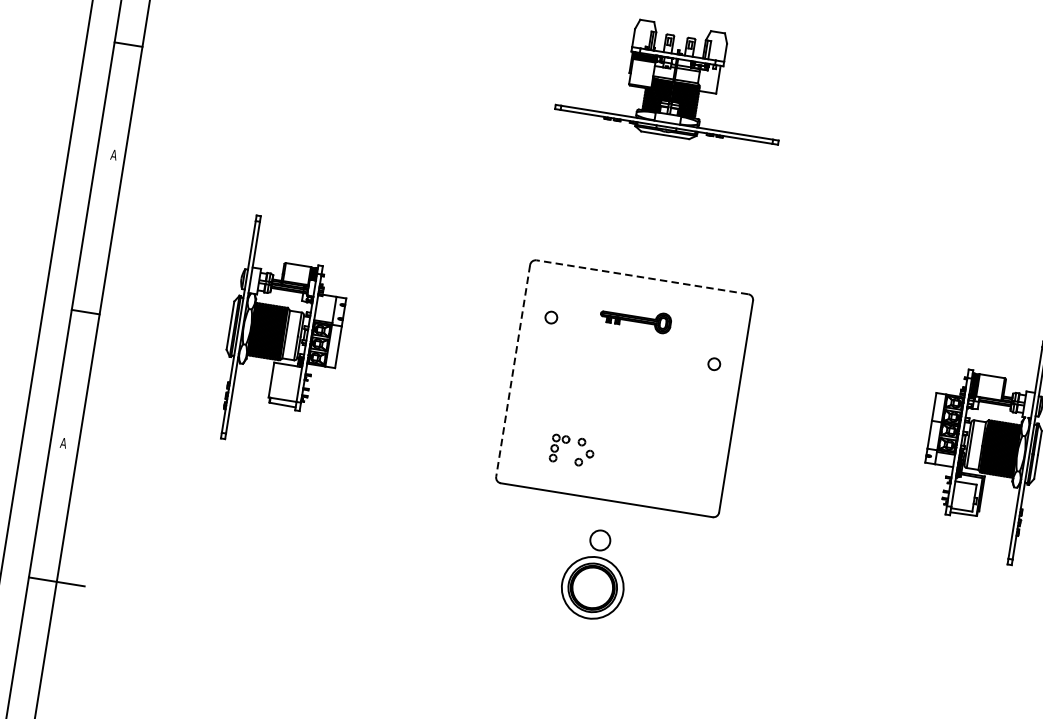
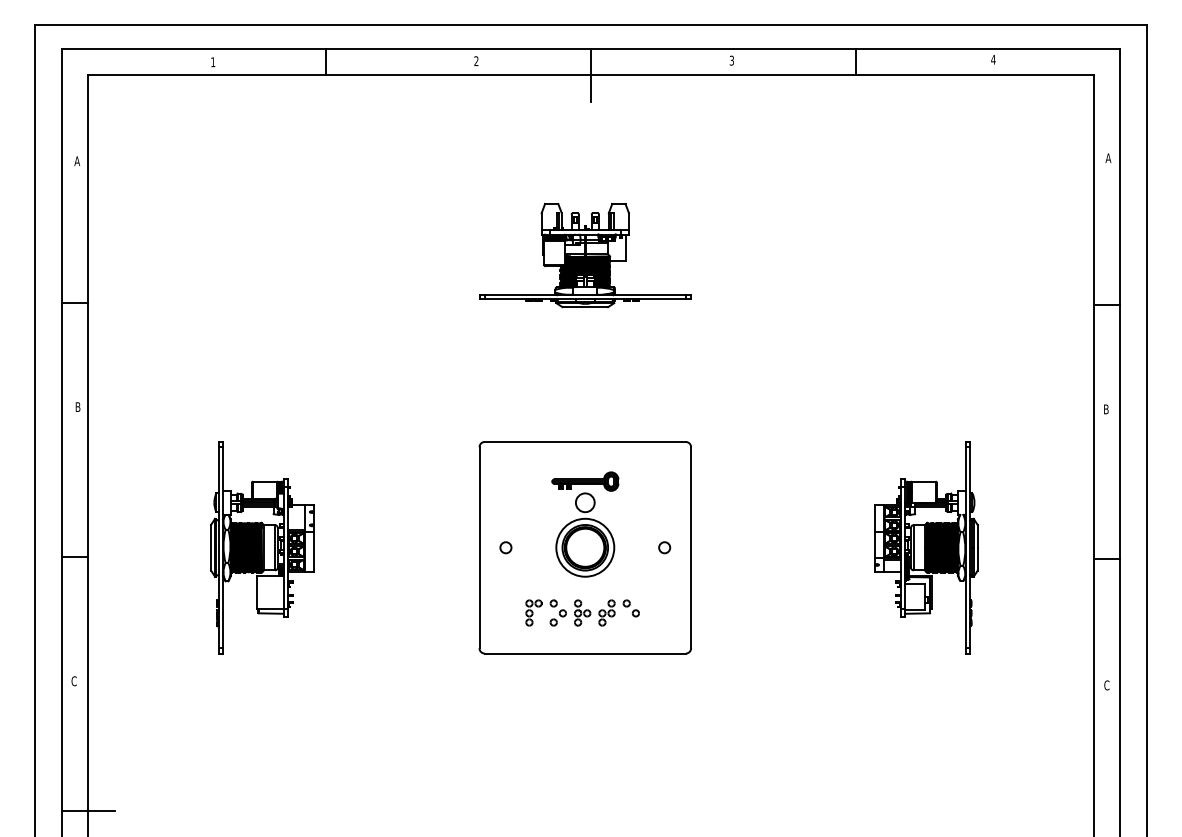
text: (113, 154) -> (77, 406), A -> B
line: (642, 276) -> (585, 441), dashed -> solid
circle: (550, 317) -> (505, 547), moved
circle: (714, 363) -> (664, 547), moved
line: (513, 370) -> (479, 547), dashed -> solid
text: (62, 443) -> (73, 681), A -> C
part: (636, 460) -> (606, 612), added
part: (595, 573) -> (585, 534), moved

